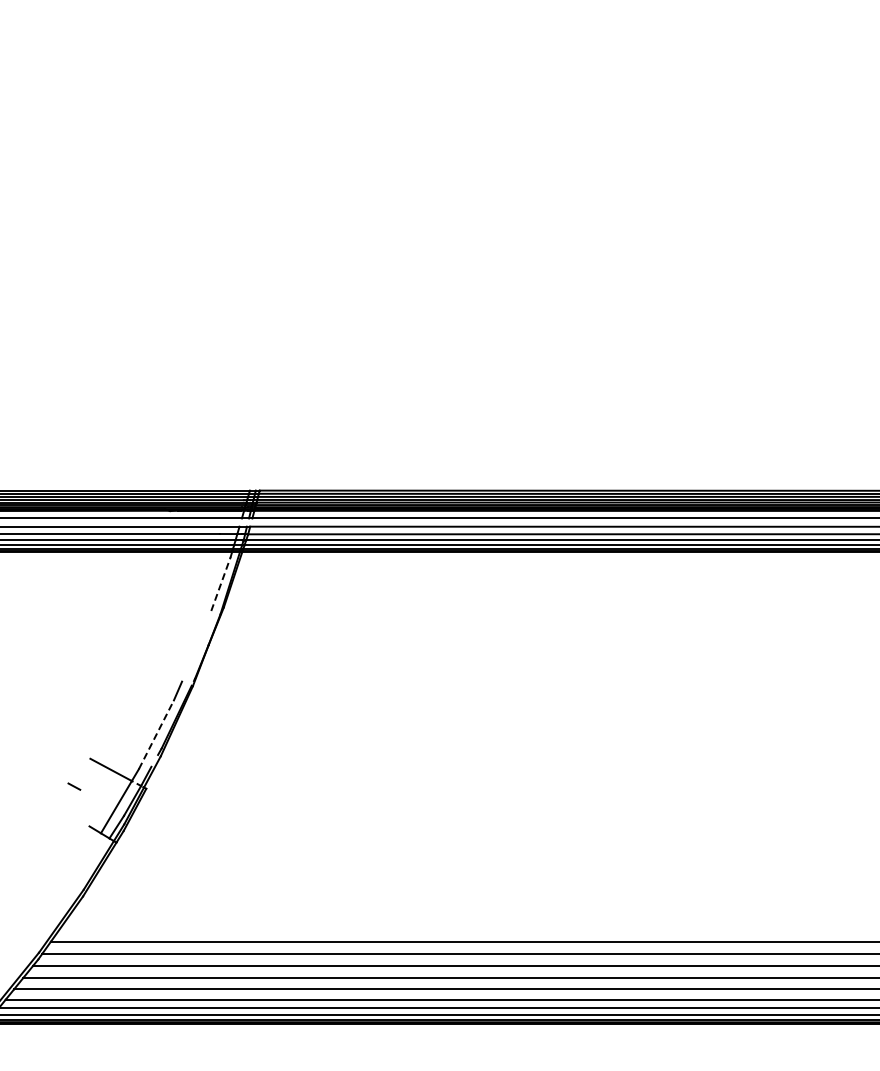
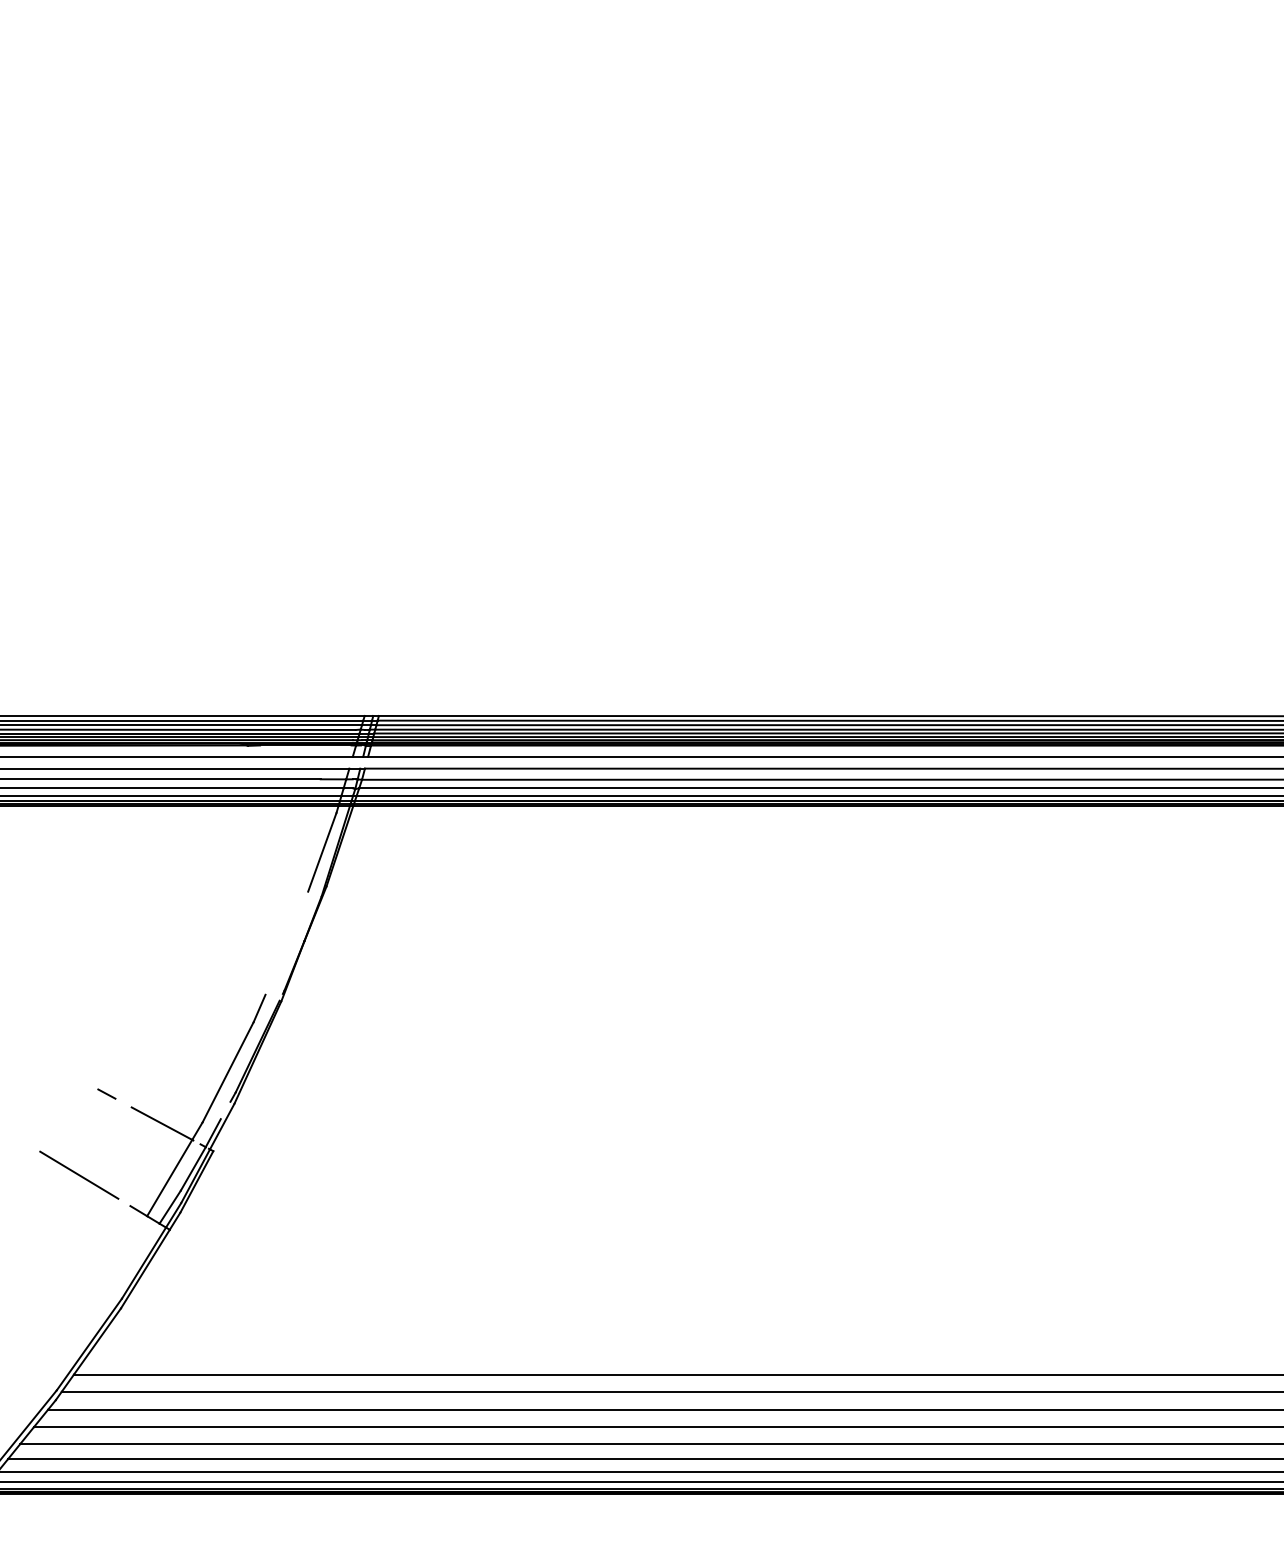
line: (220, 584) -> (321, 853), dashed -> solid
line: (156, 734) -> (228, 1071), dashed -> solid
line: (74, 786) -> (107, 1093), moved
line: (54, 805) -> (79, 1175), added

